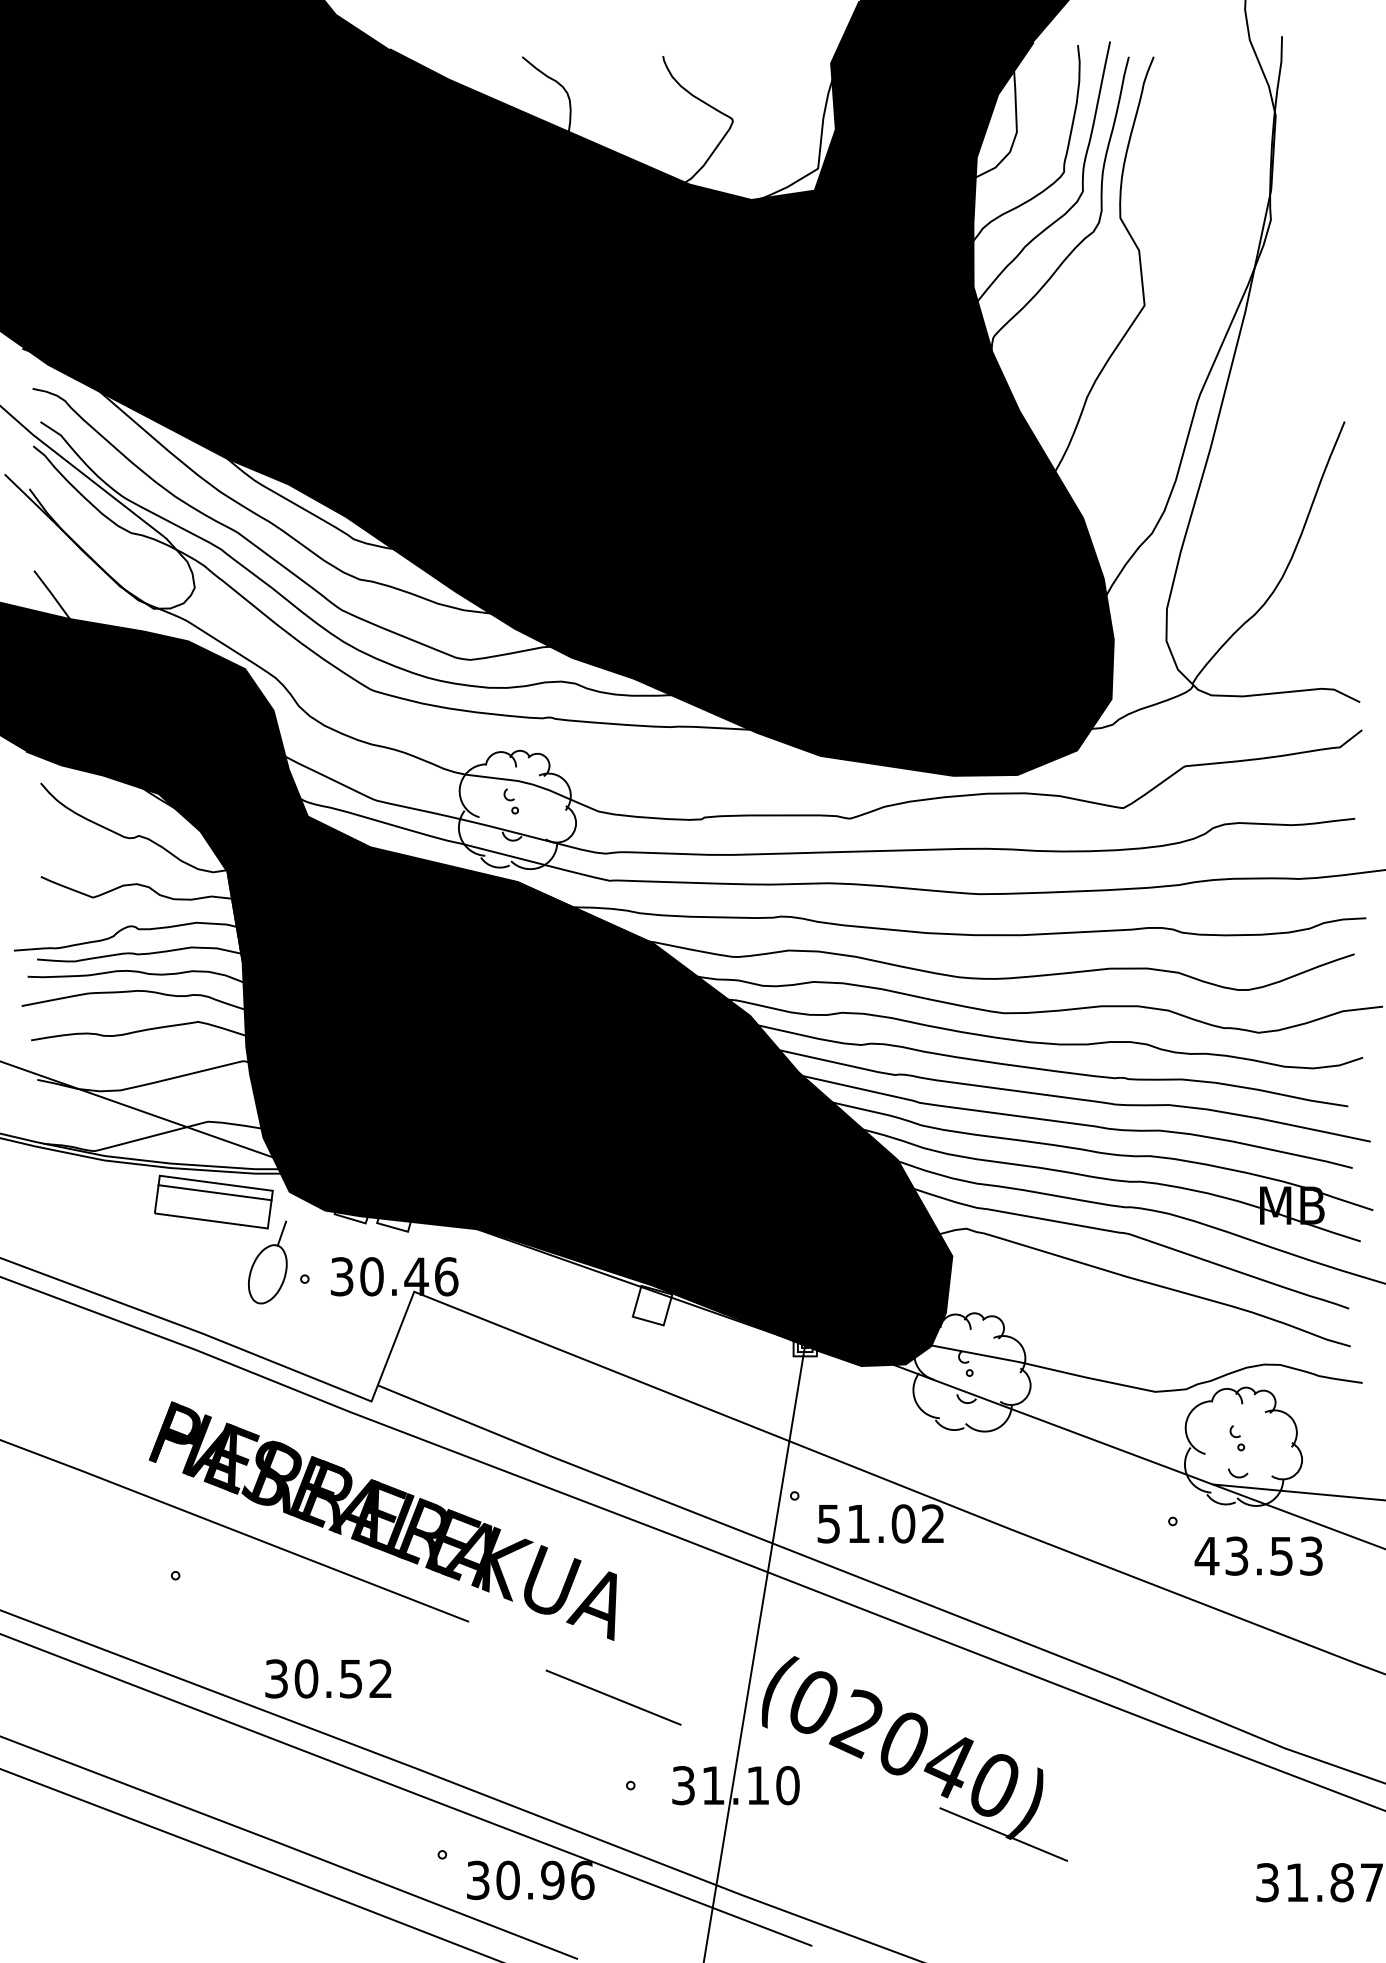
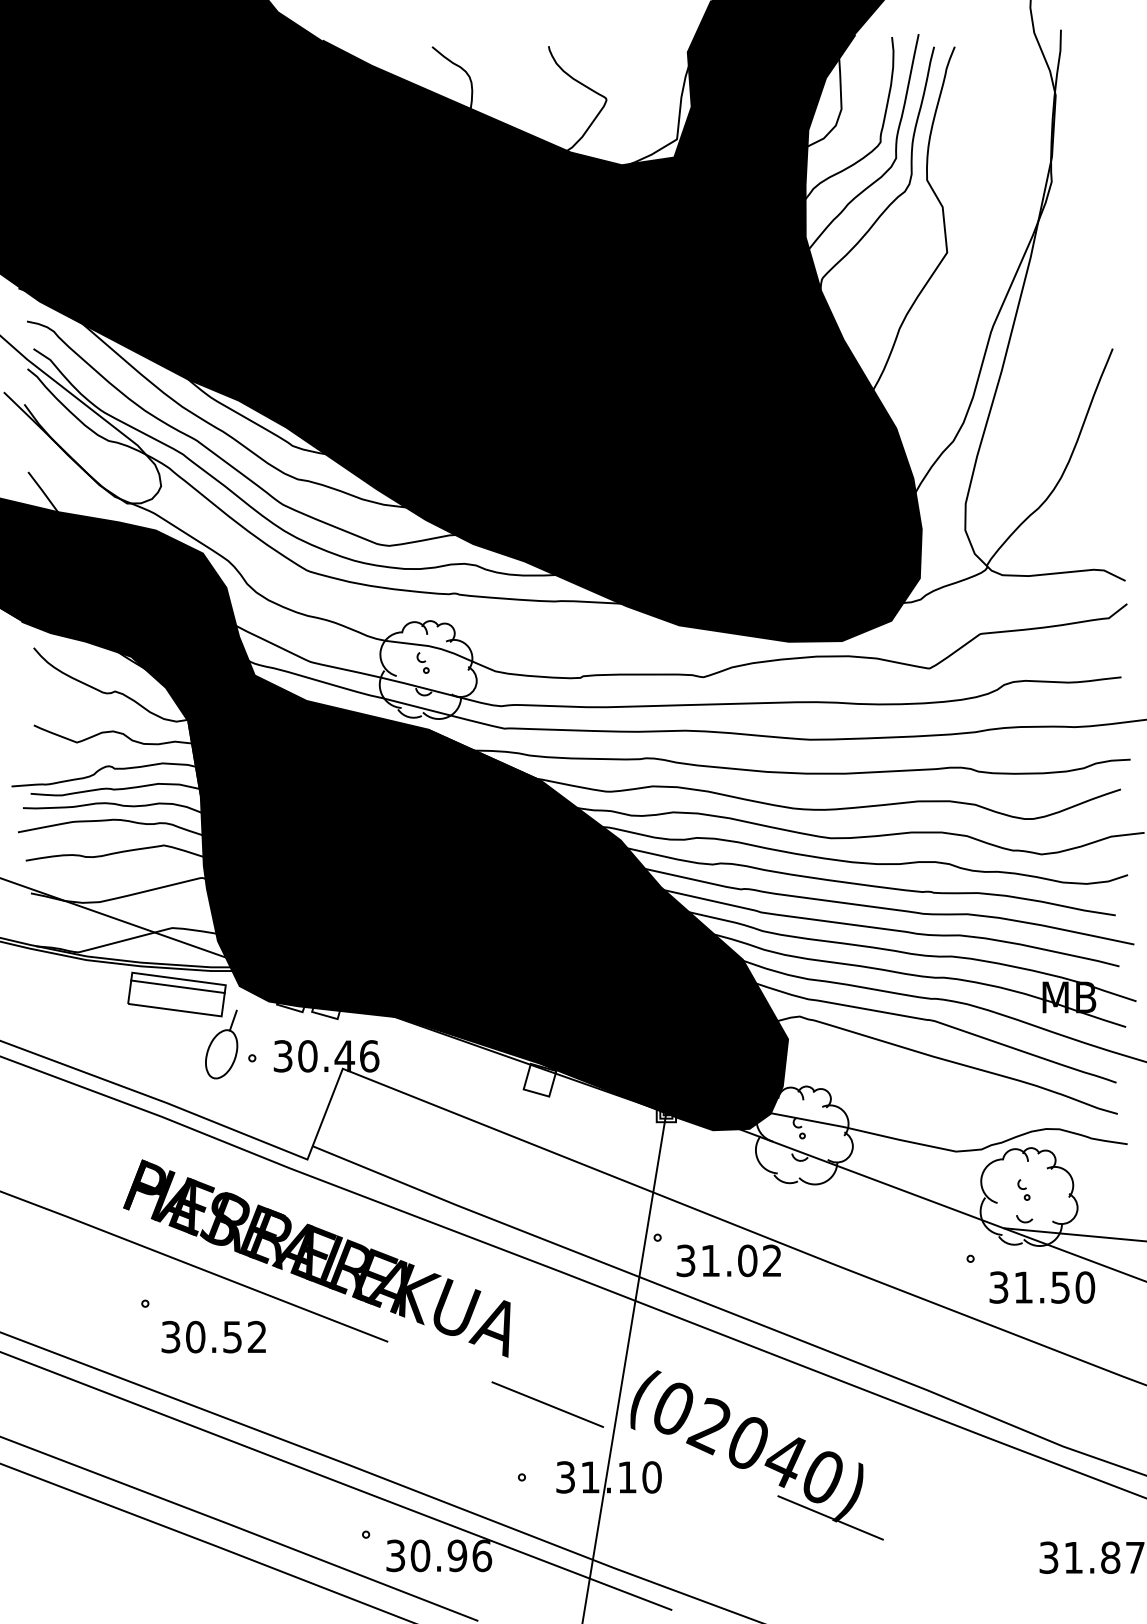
text: (829, 1523) -> (686, 1260), 51.02 -> 31.02
text: (1258, 1556) -> (1041, 1287), 43.53 -> 31.50
text: (328, 1678) -> (213, 1336), moved
line: (613, 1697) -> (547, 1404), moved

